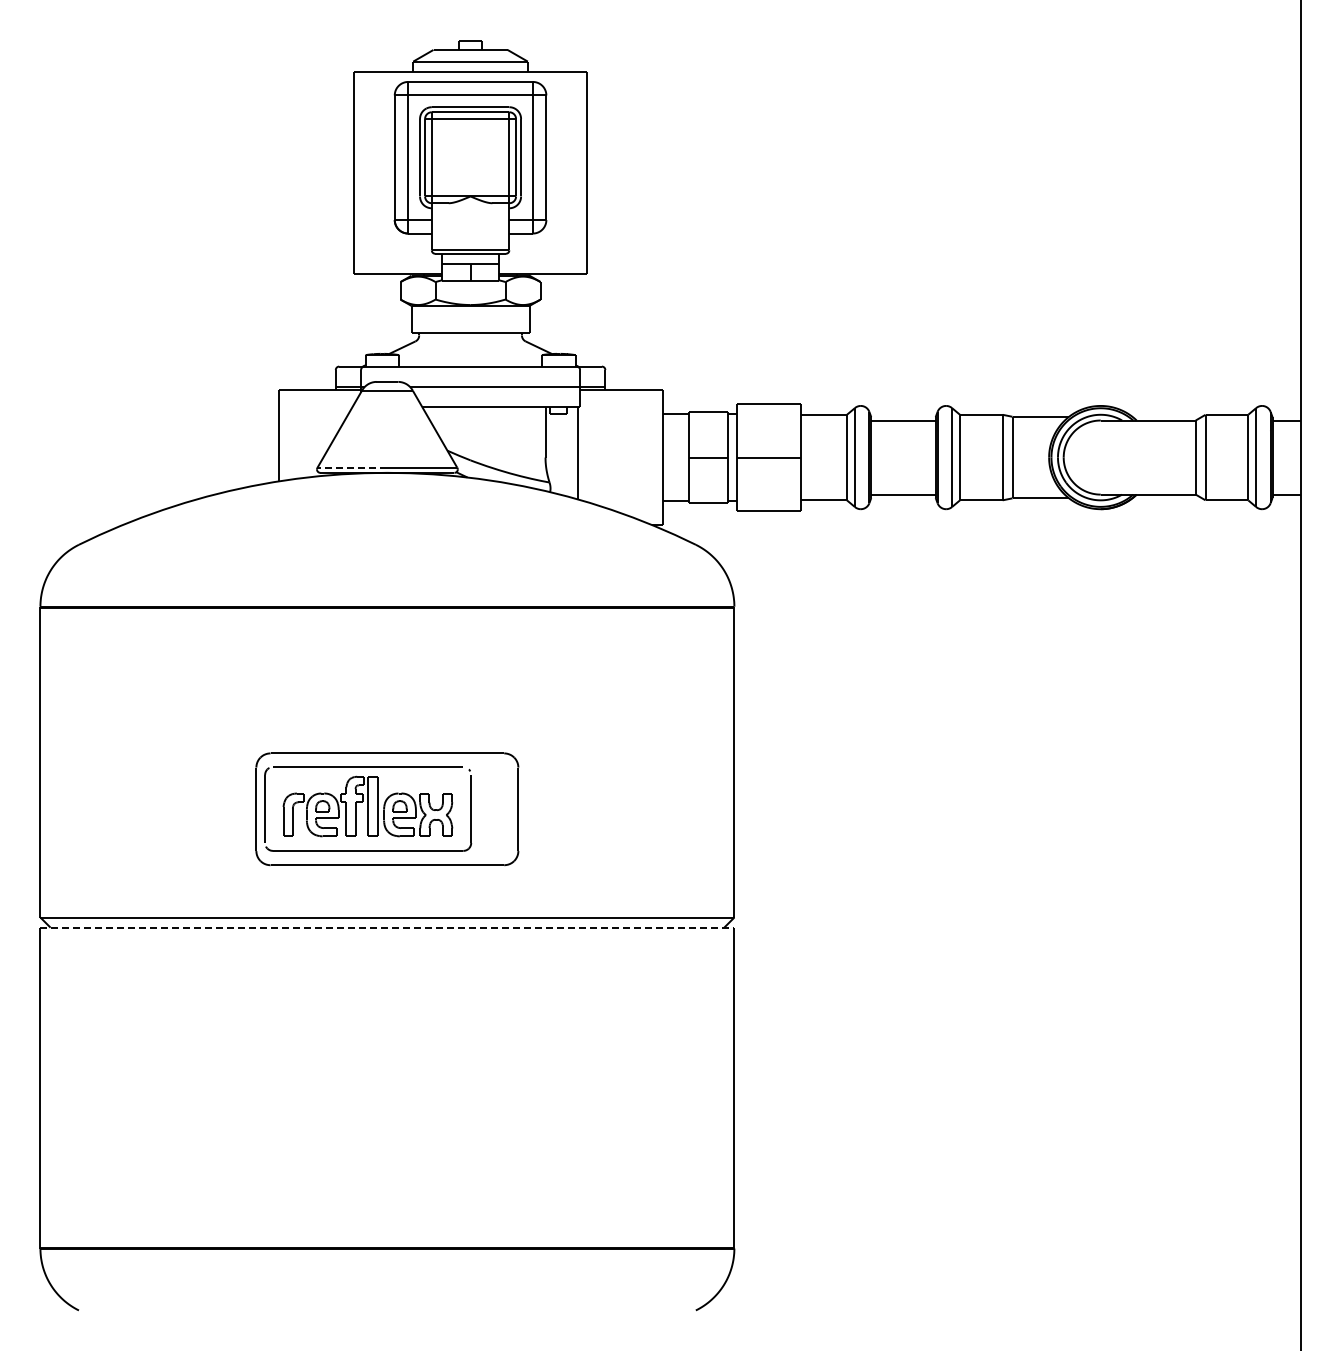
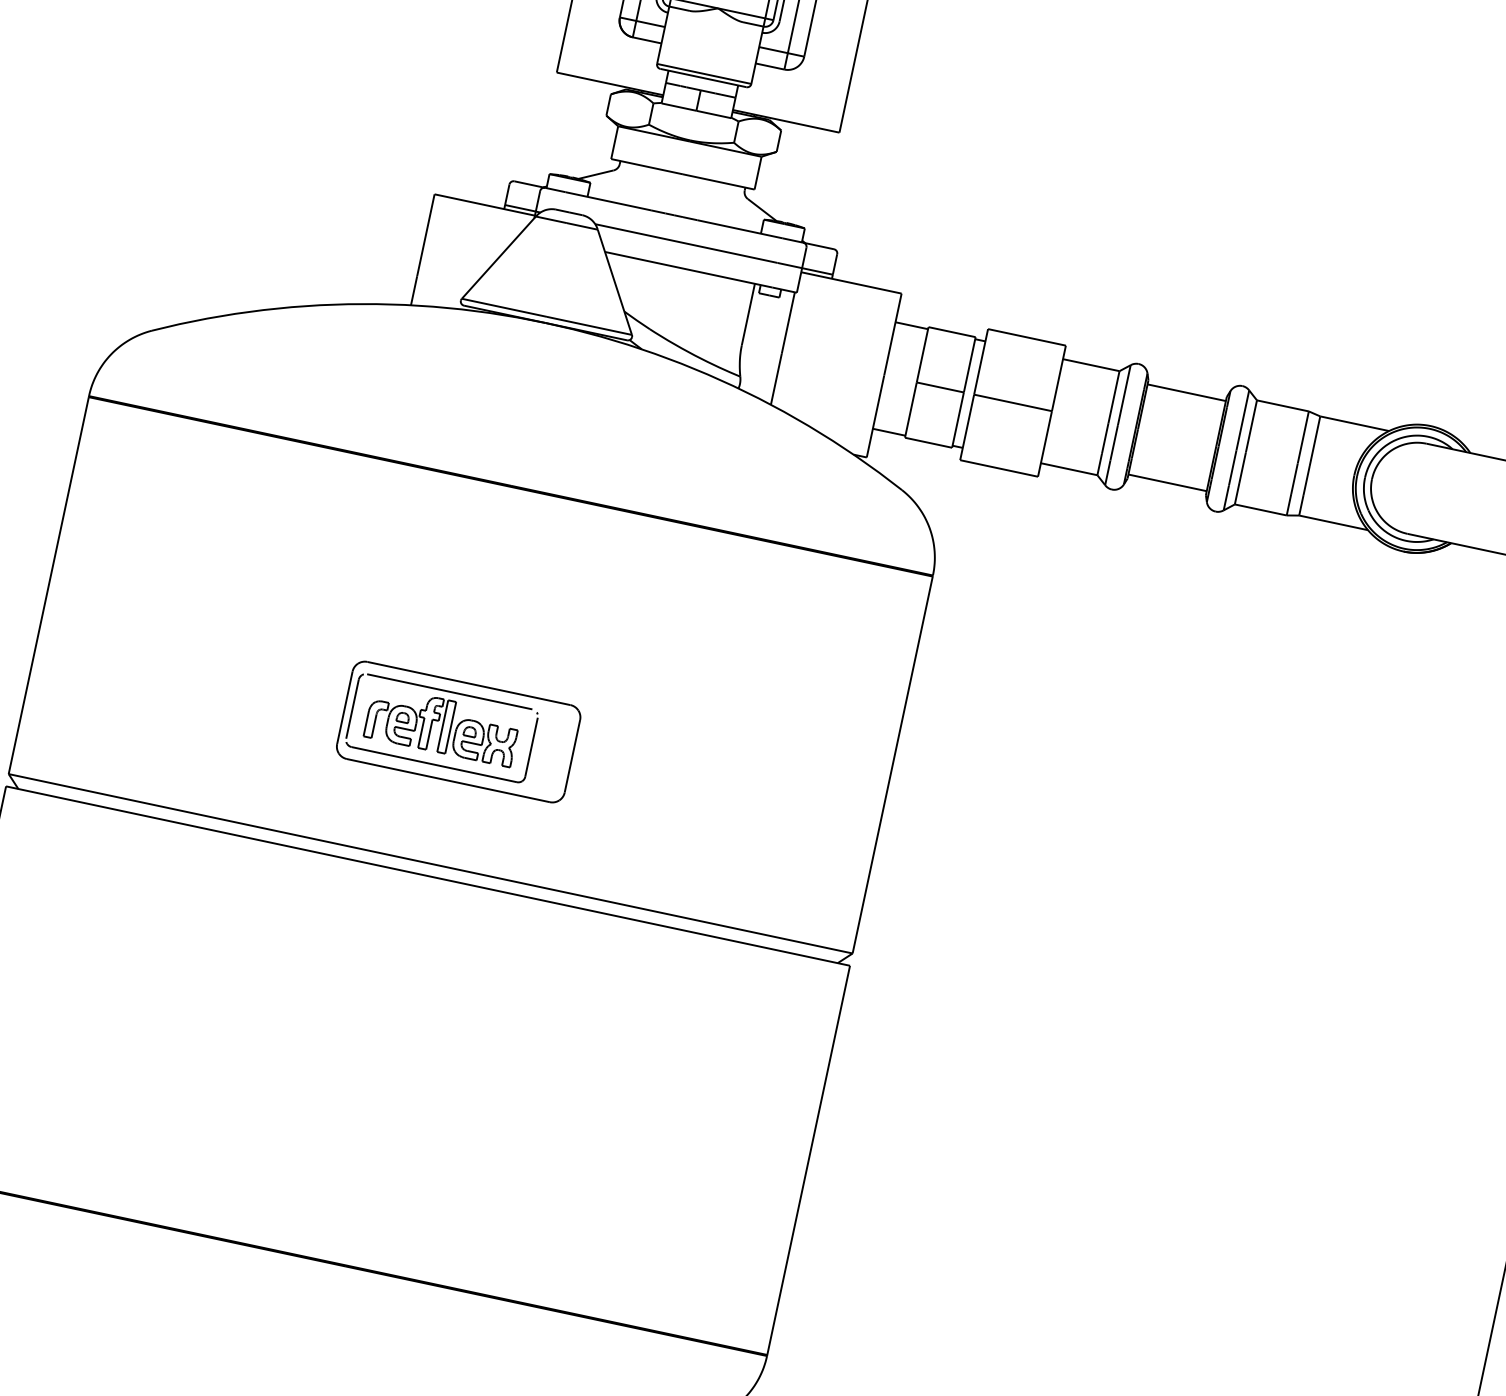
line: (352, 467) -> (504, 307), dashed -> solid
part: (387, 808) -> (458, 731), size x0.71
line: (387, 927) -> (428, 875), dashed -> solid

